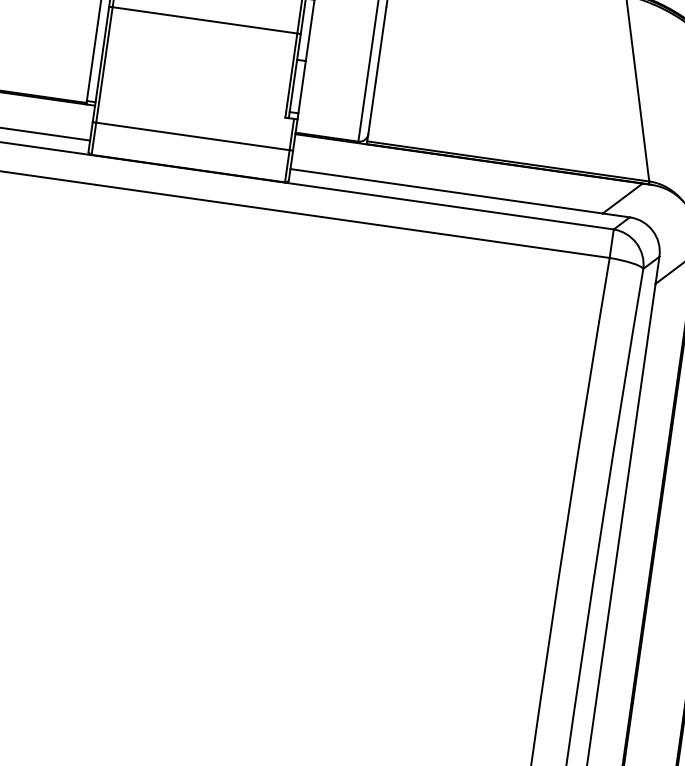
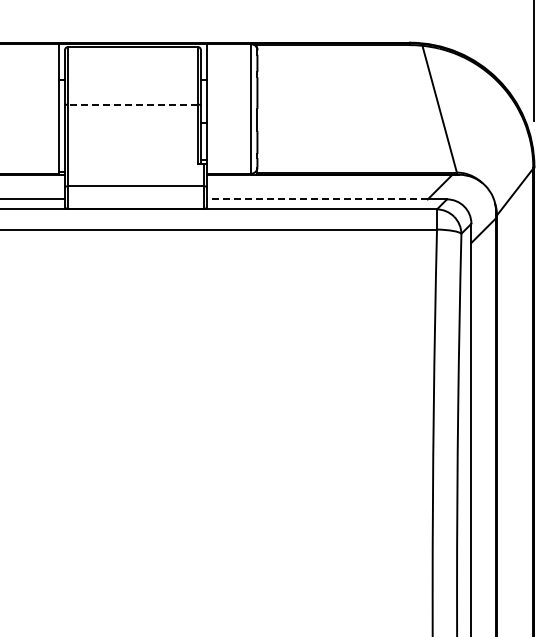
line: (204, 19) -> (132, 104), solid -> dashed
line: (445, 191) -> (316, 199), solid -> dashed

